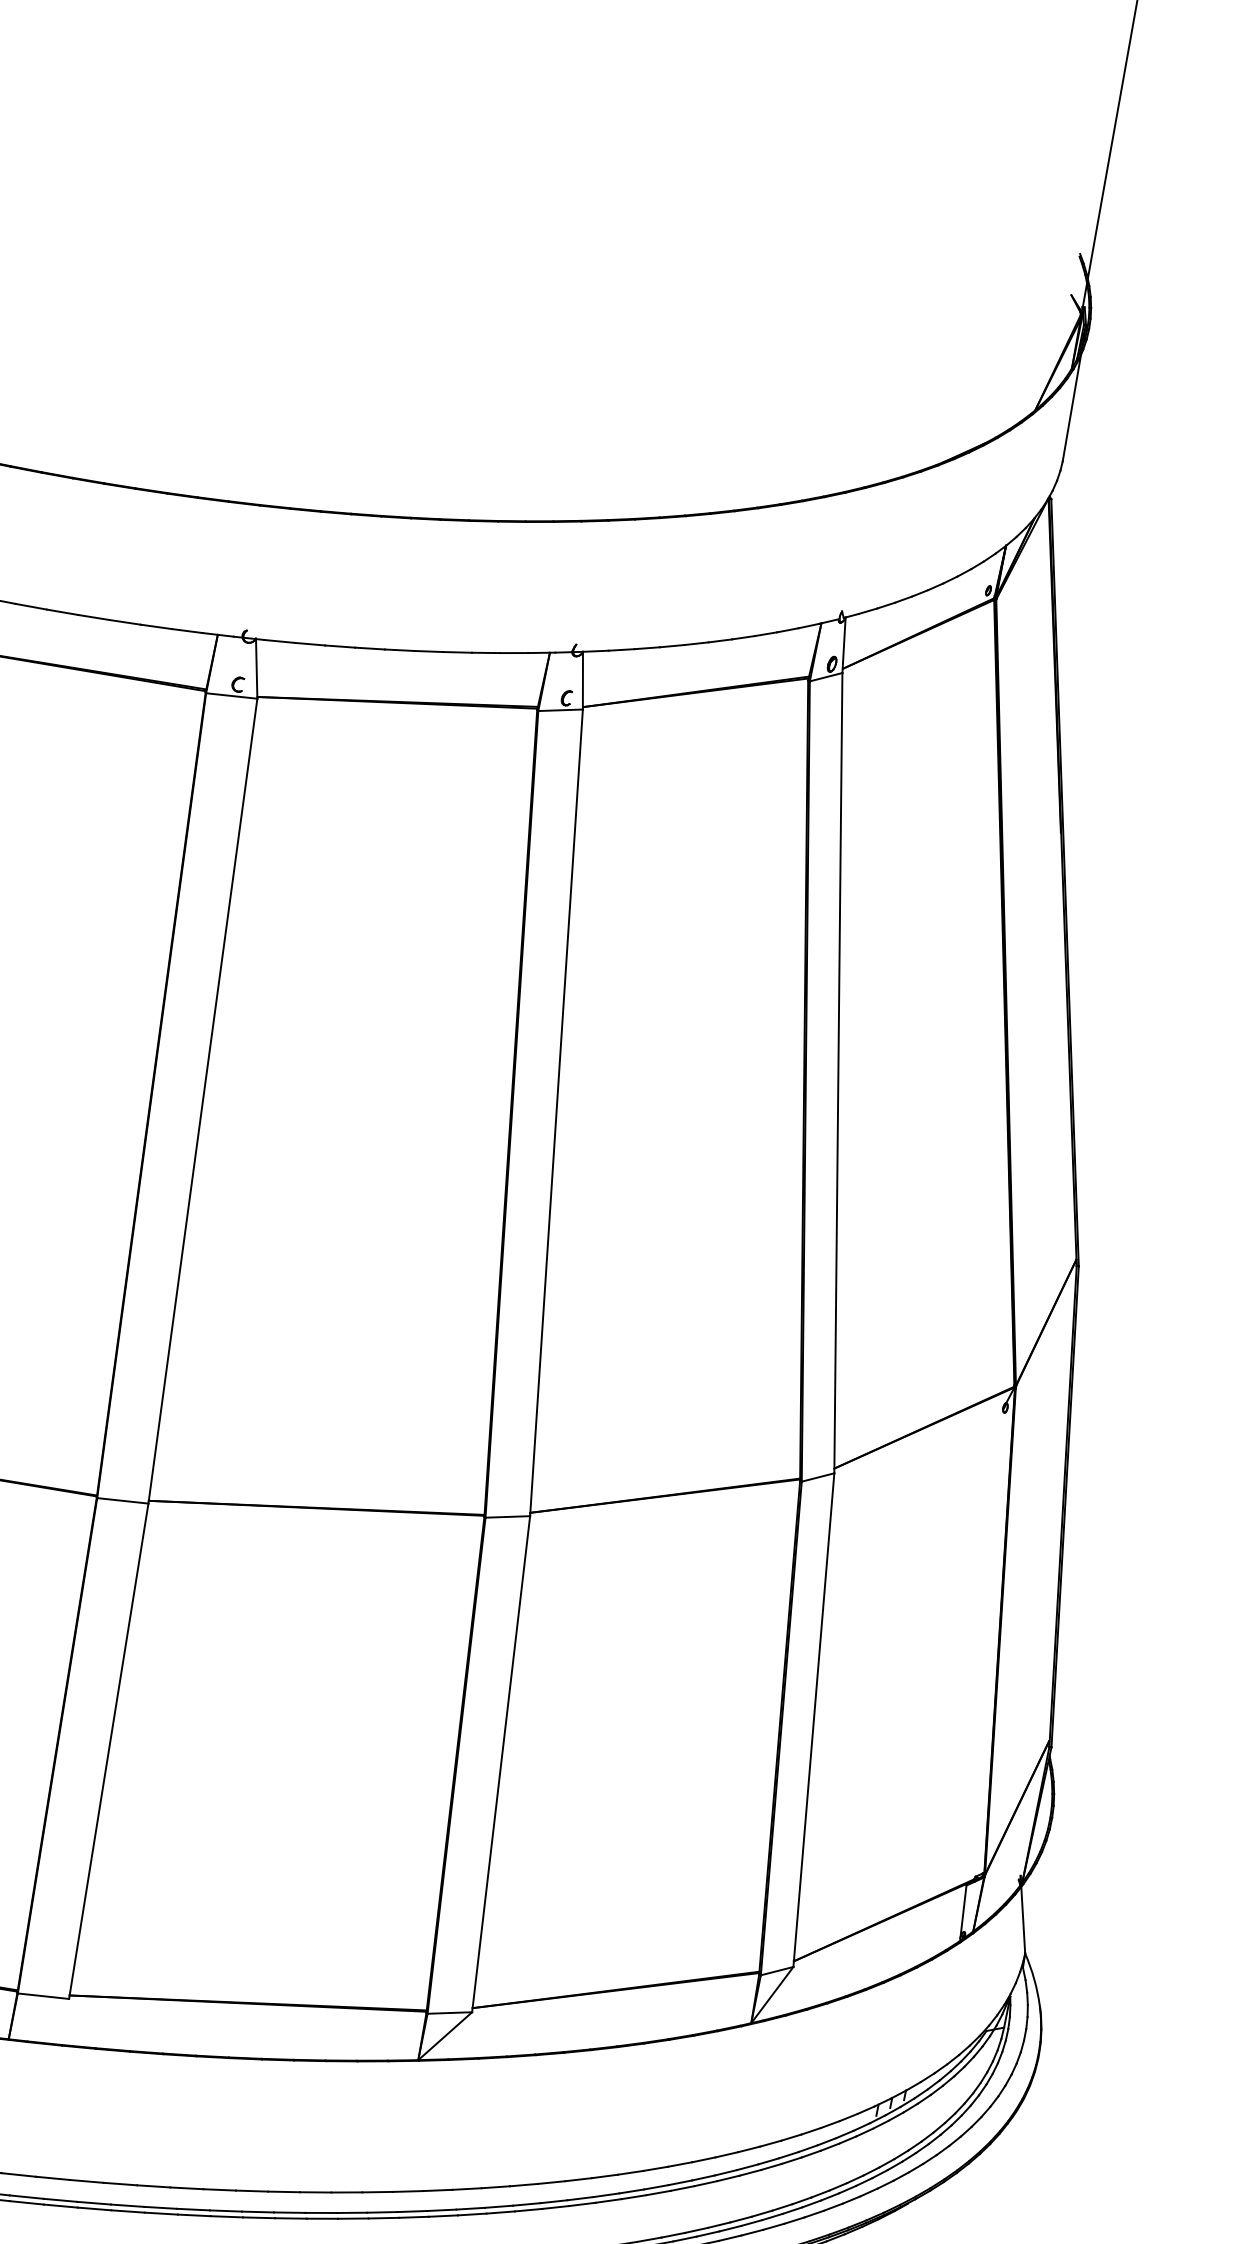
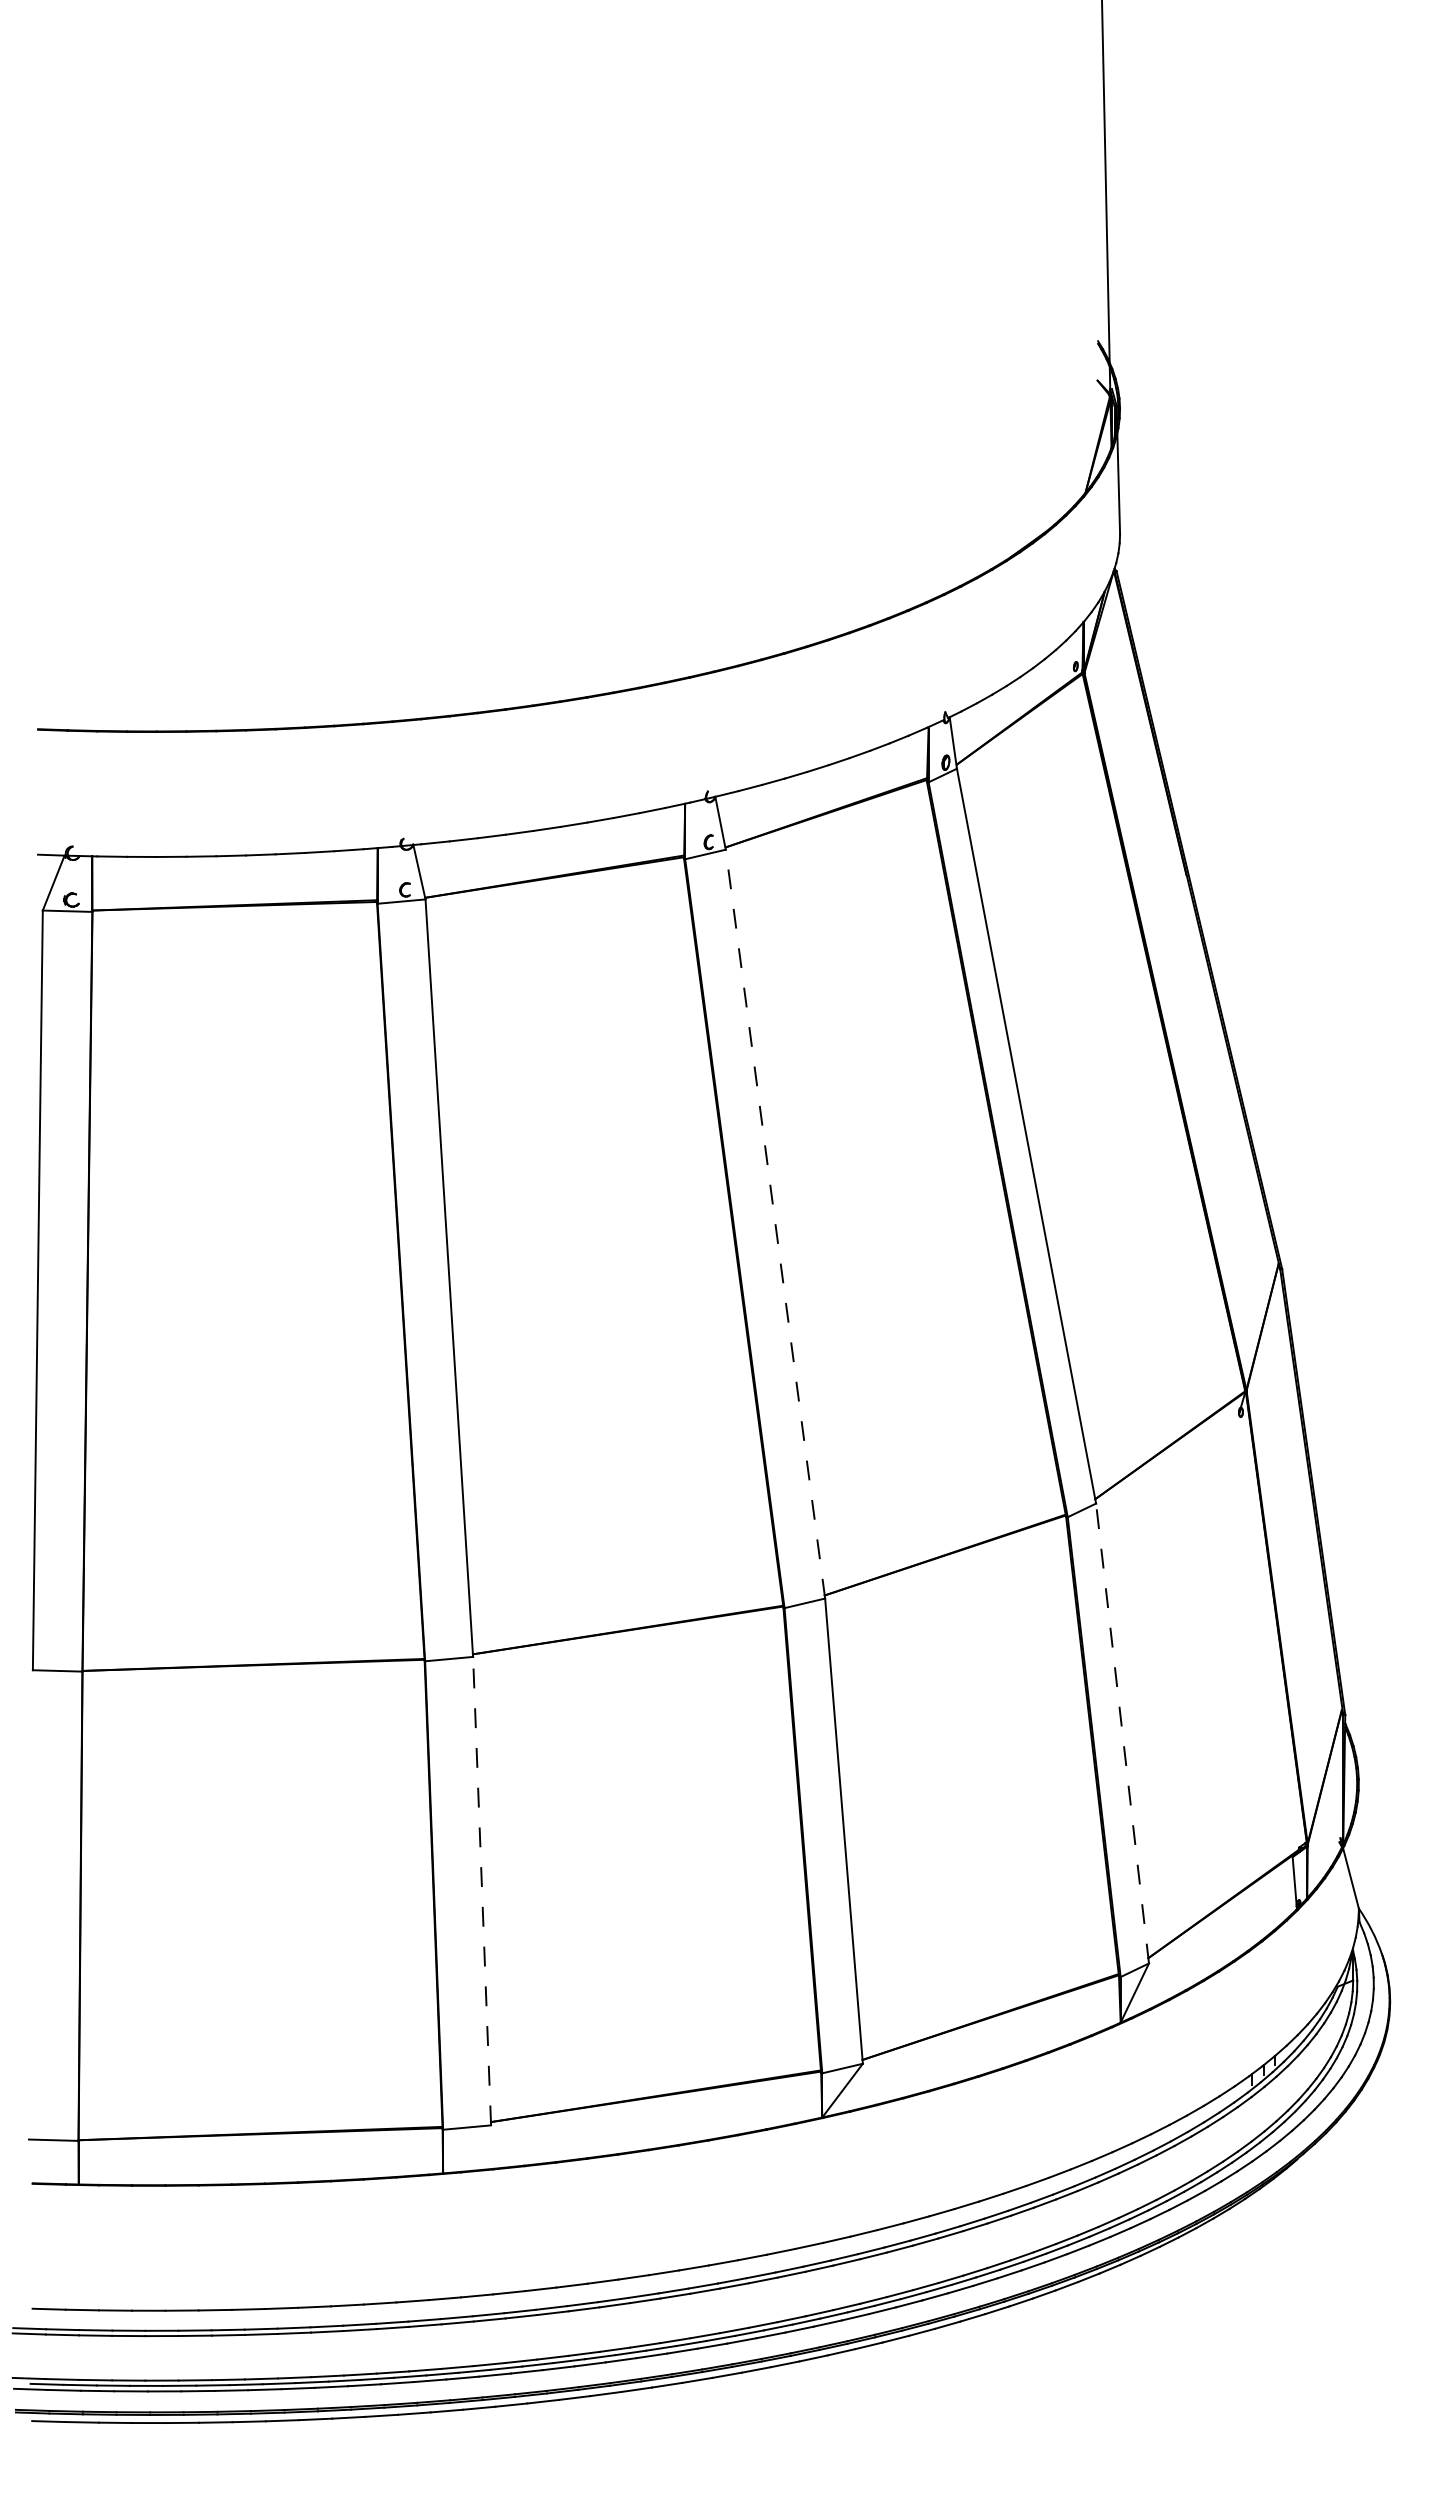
line: (556, 1113) -> (775, 1224), solid -> dashed
line: (813, 1720) -> (1122, 1733), solid -> dashed
line: (109, 1750) -> (482, 1890), solid -> dashed

